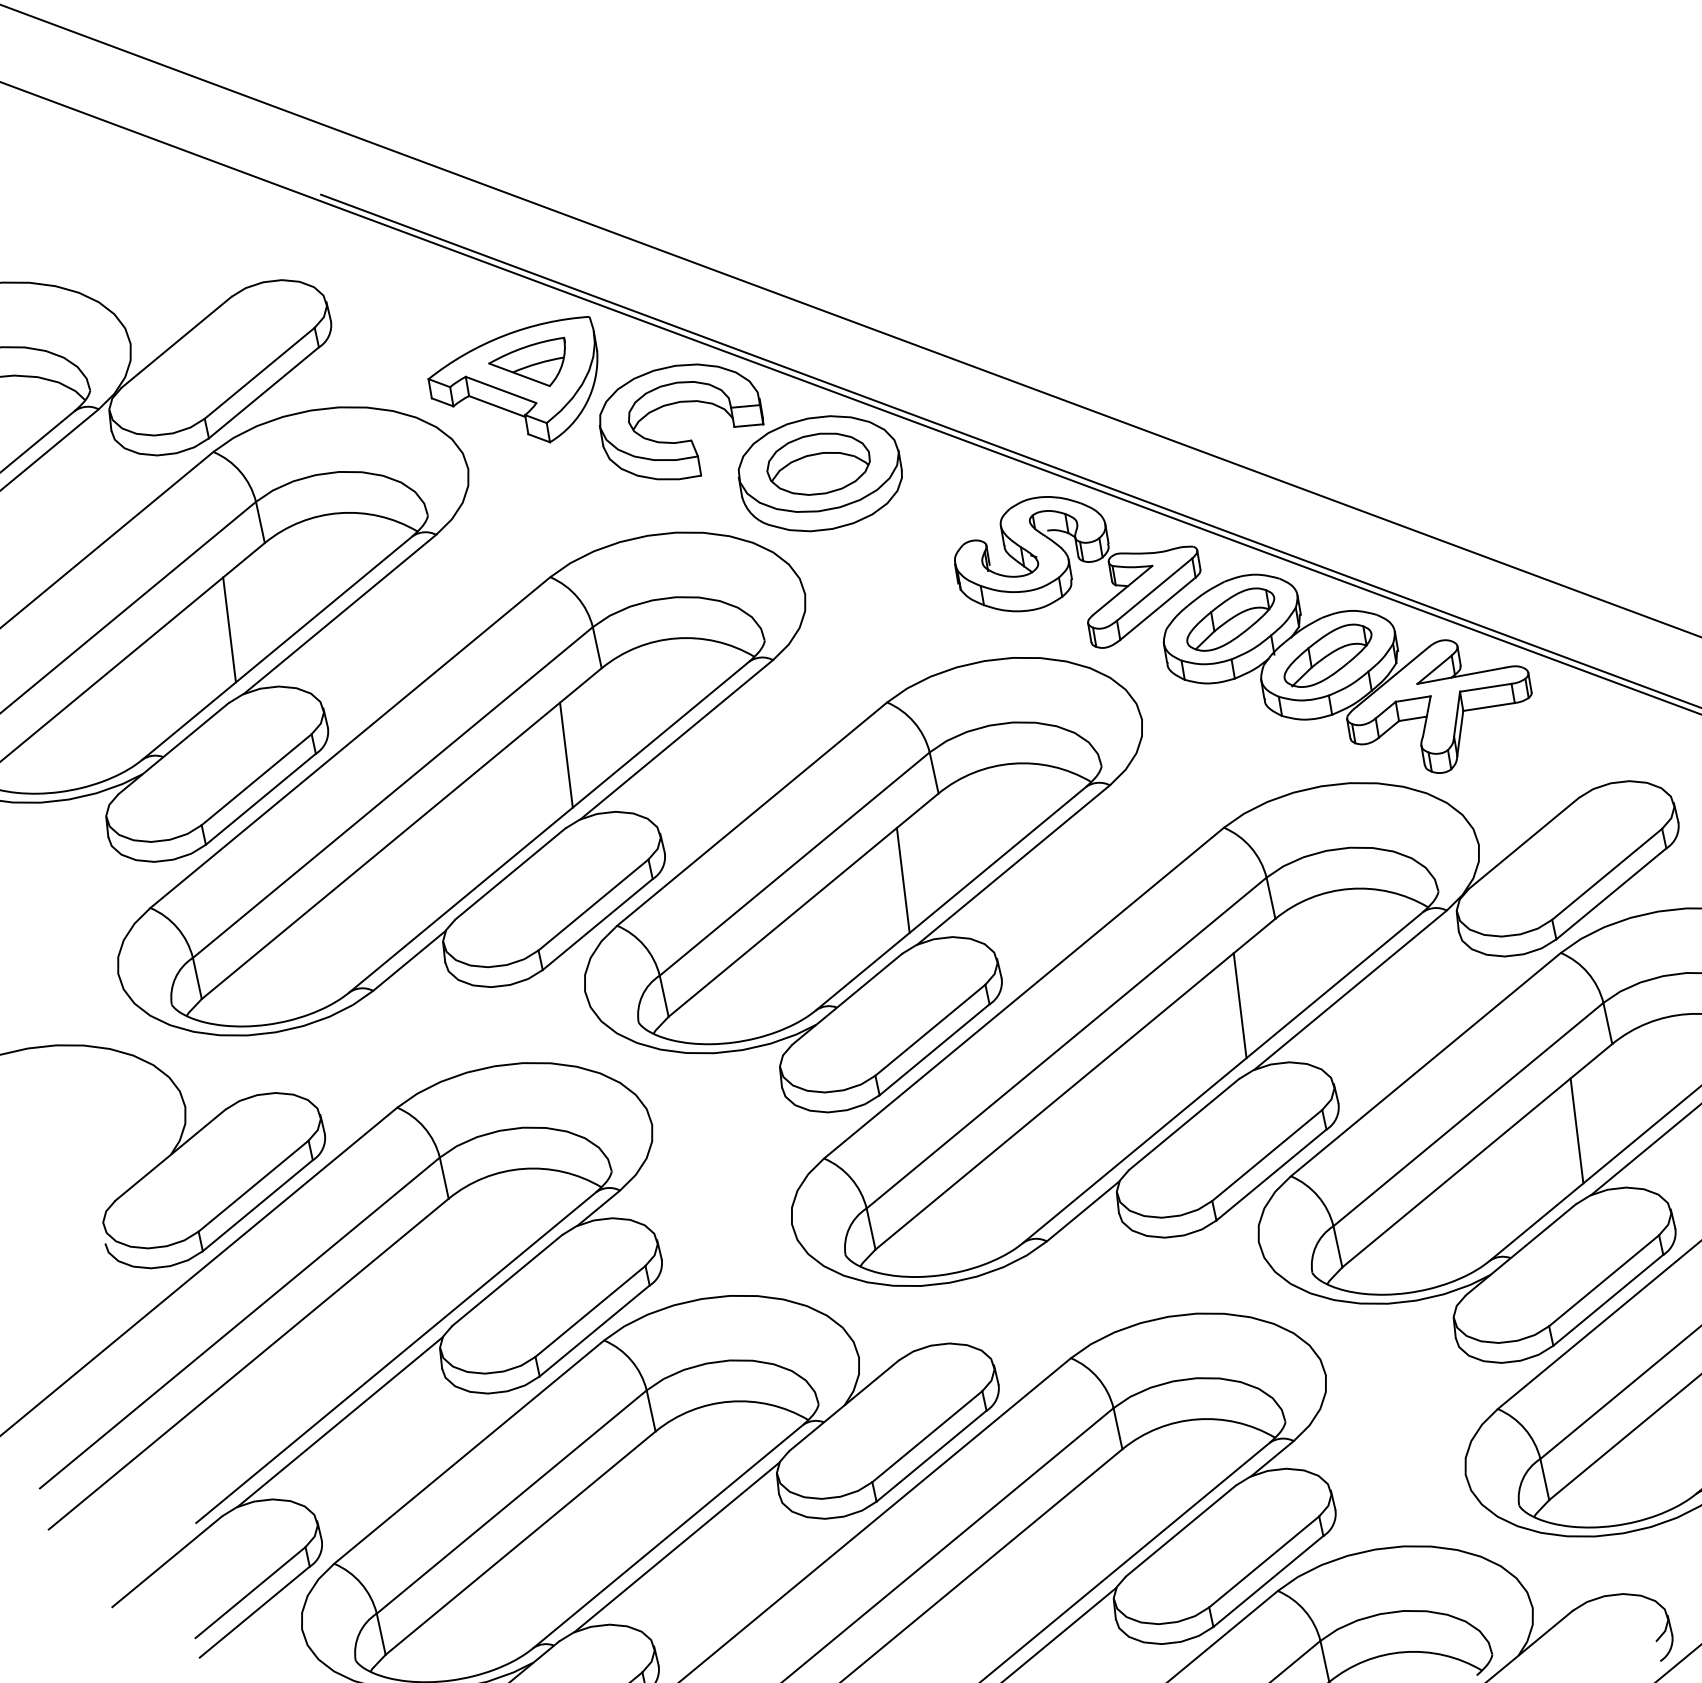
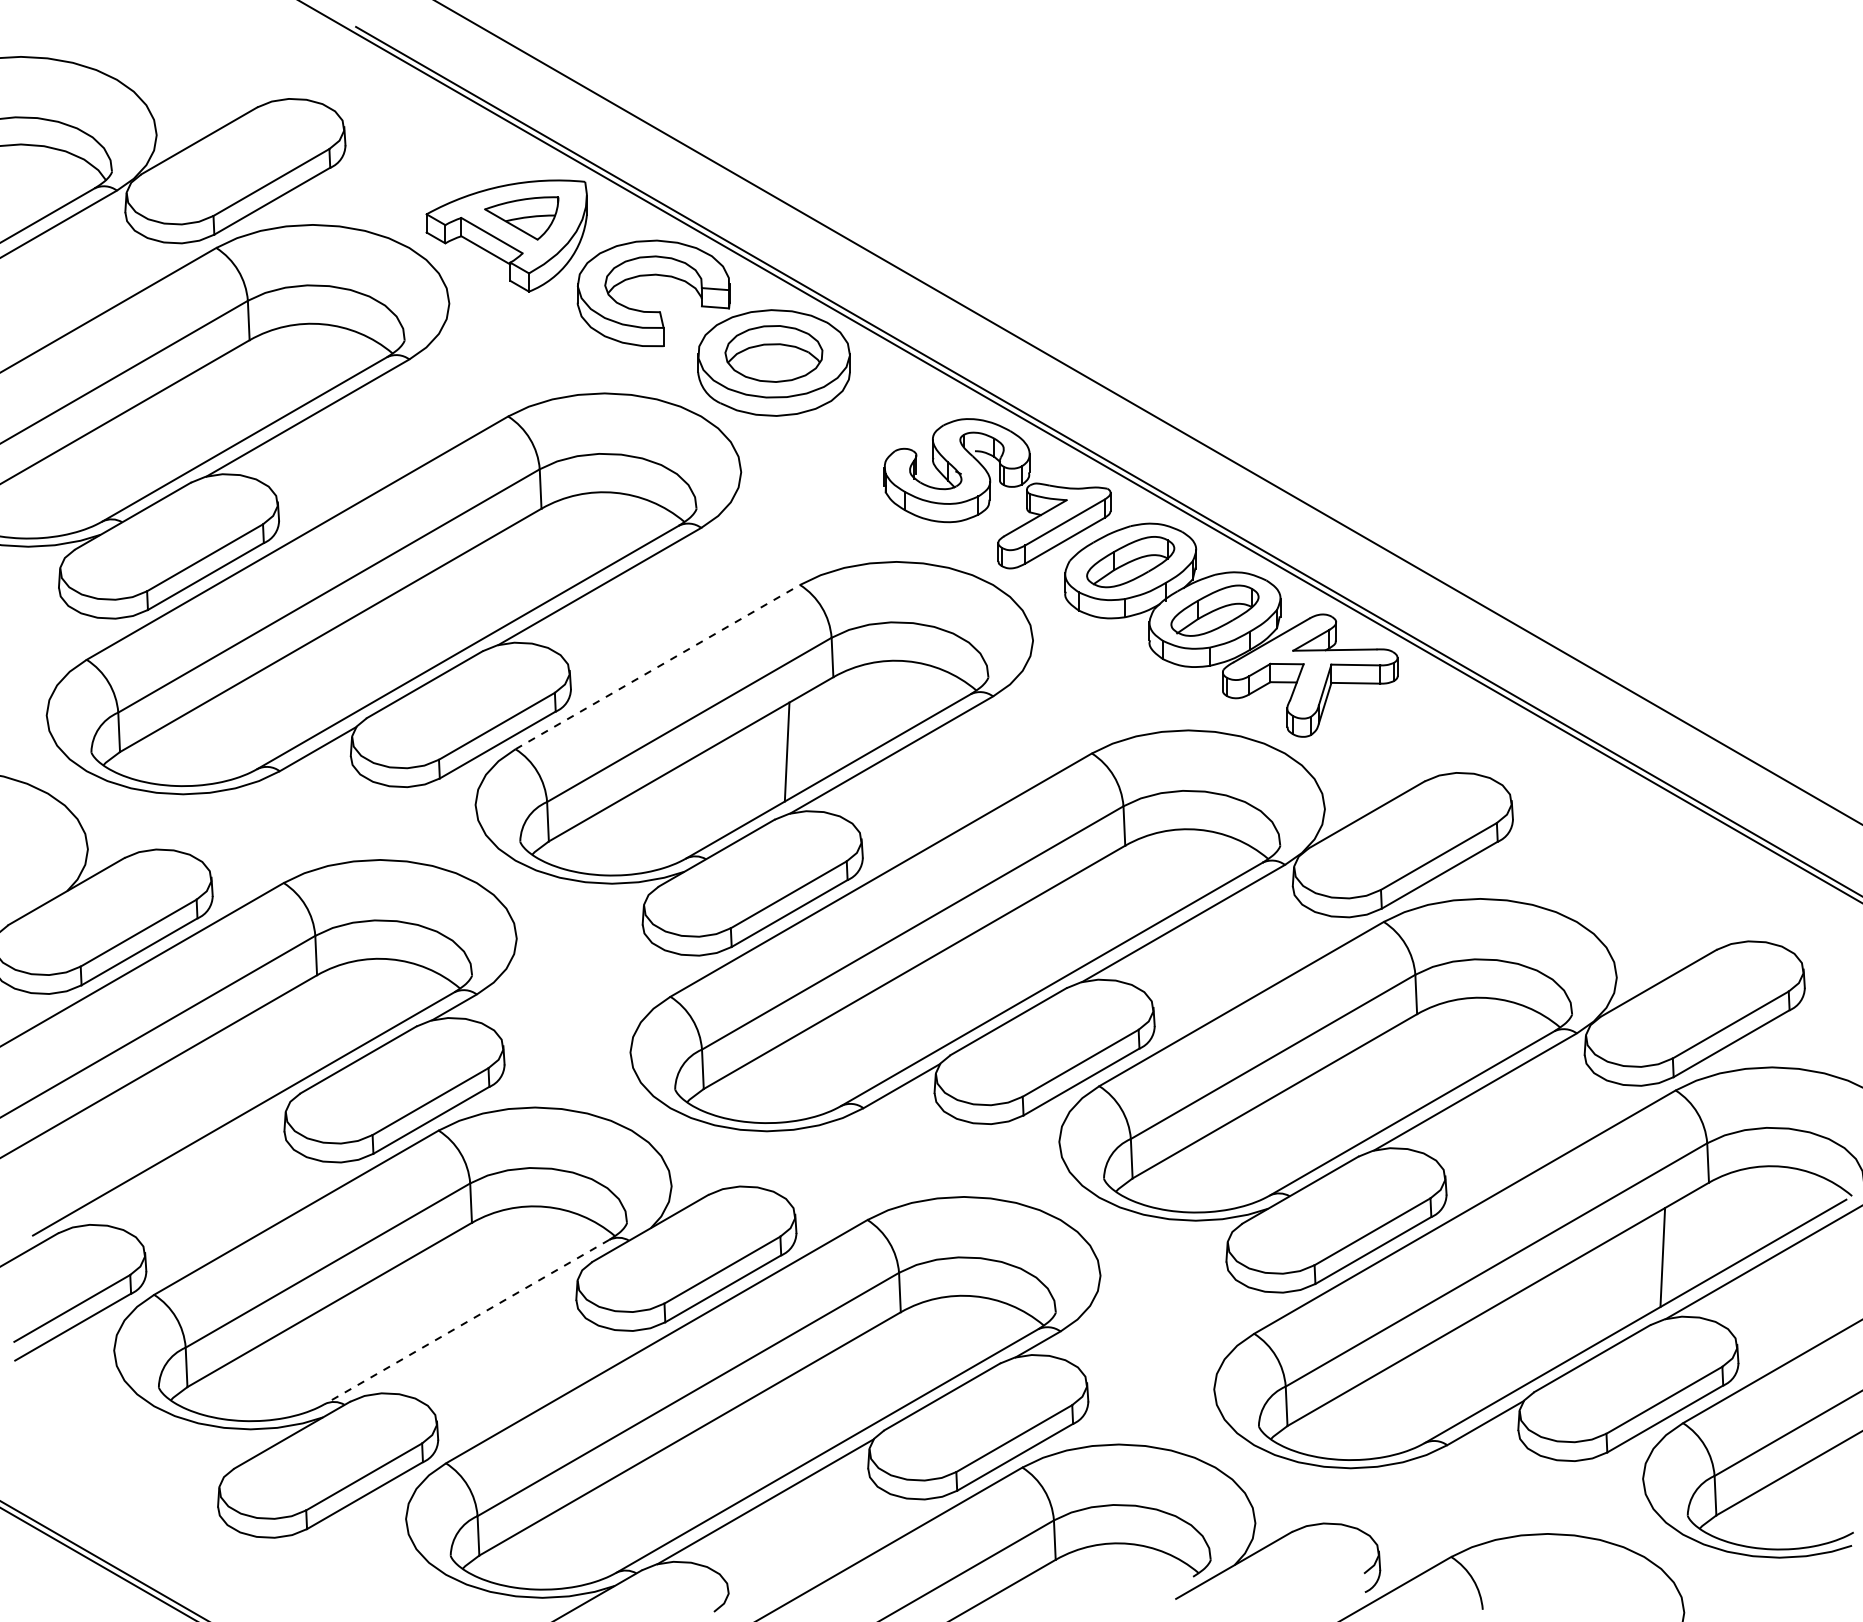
line: (229, 629) -> (203, 414), removed
line: (565, 755) -> (494, 583), removed
line: (752, 813) -> (658, 666), solid -> dashed
line: (1239, 1005) -> (1078, 920), removed
line: (1576, 1130) -> (1370, 1088), removed
line: (339, 1421) -> (181, 1164), removed
line: (667, 1537) -> (466, 1322), solid -> dashed
line: (676, 1546) -> (473, 1332), removed

